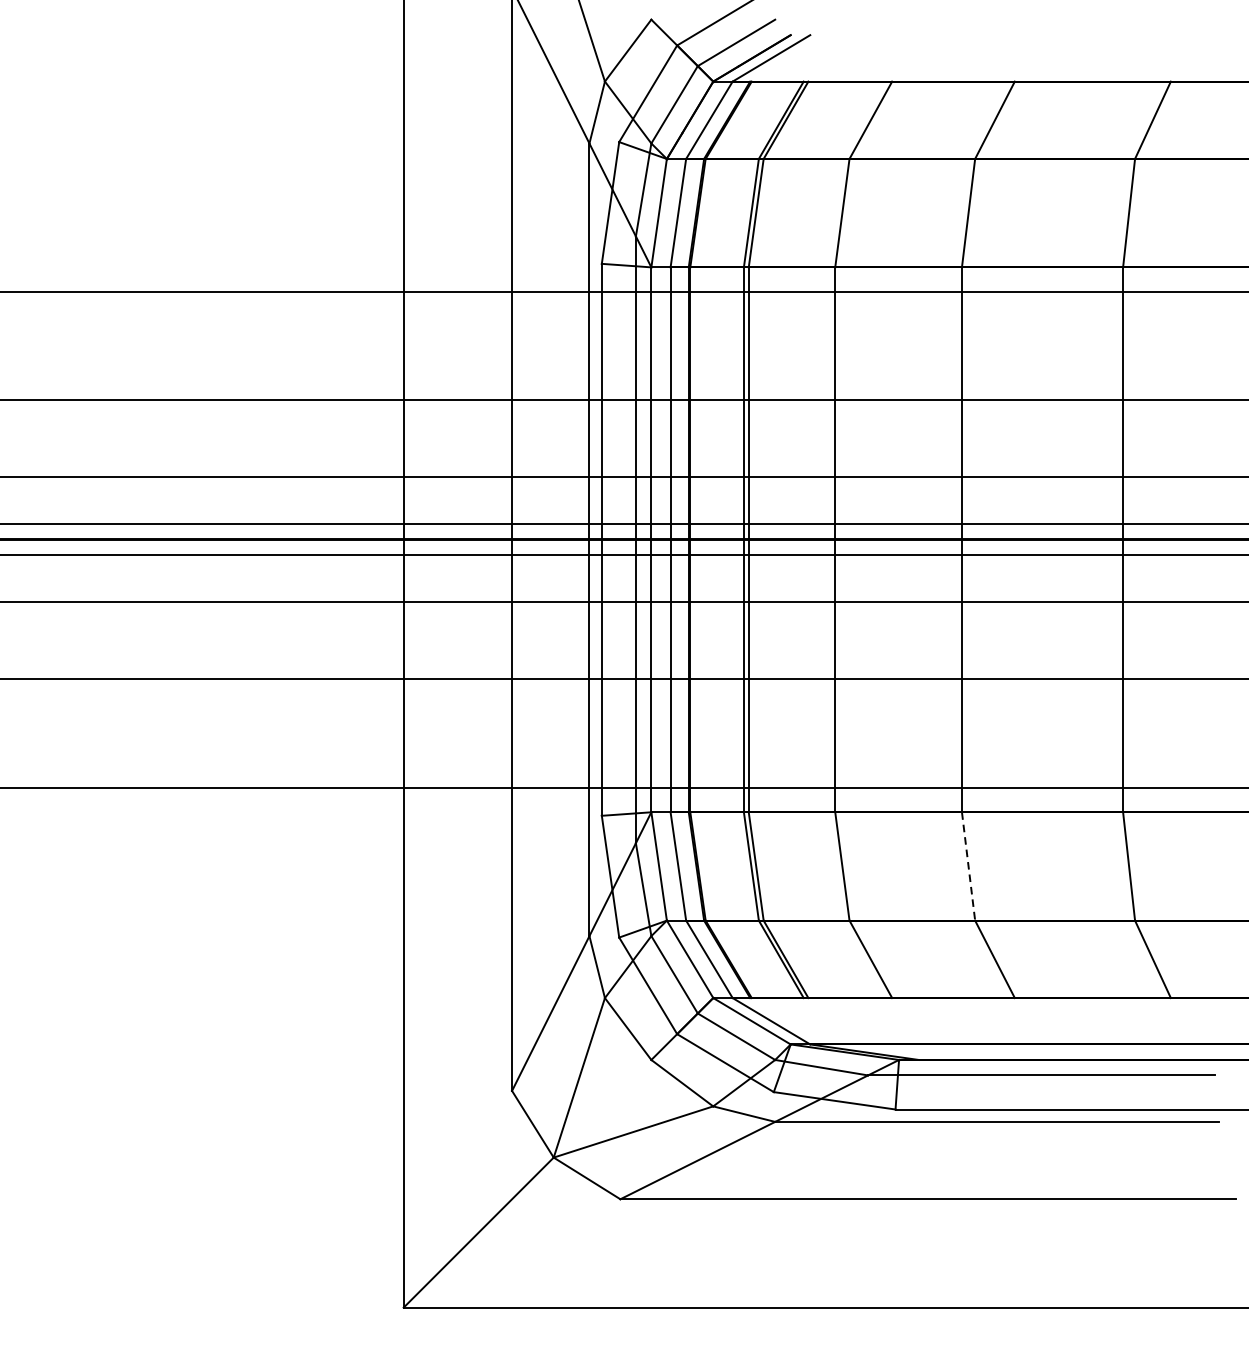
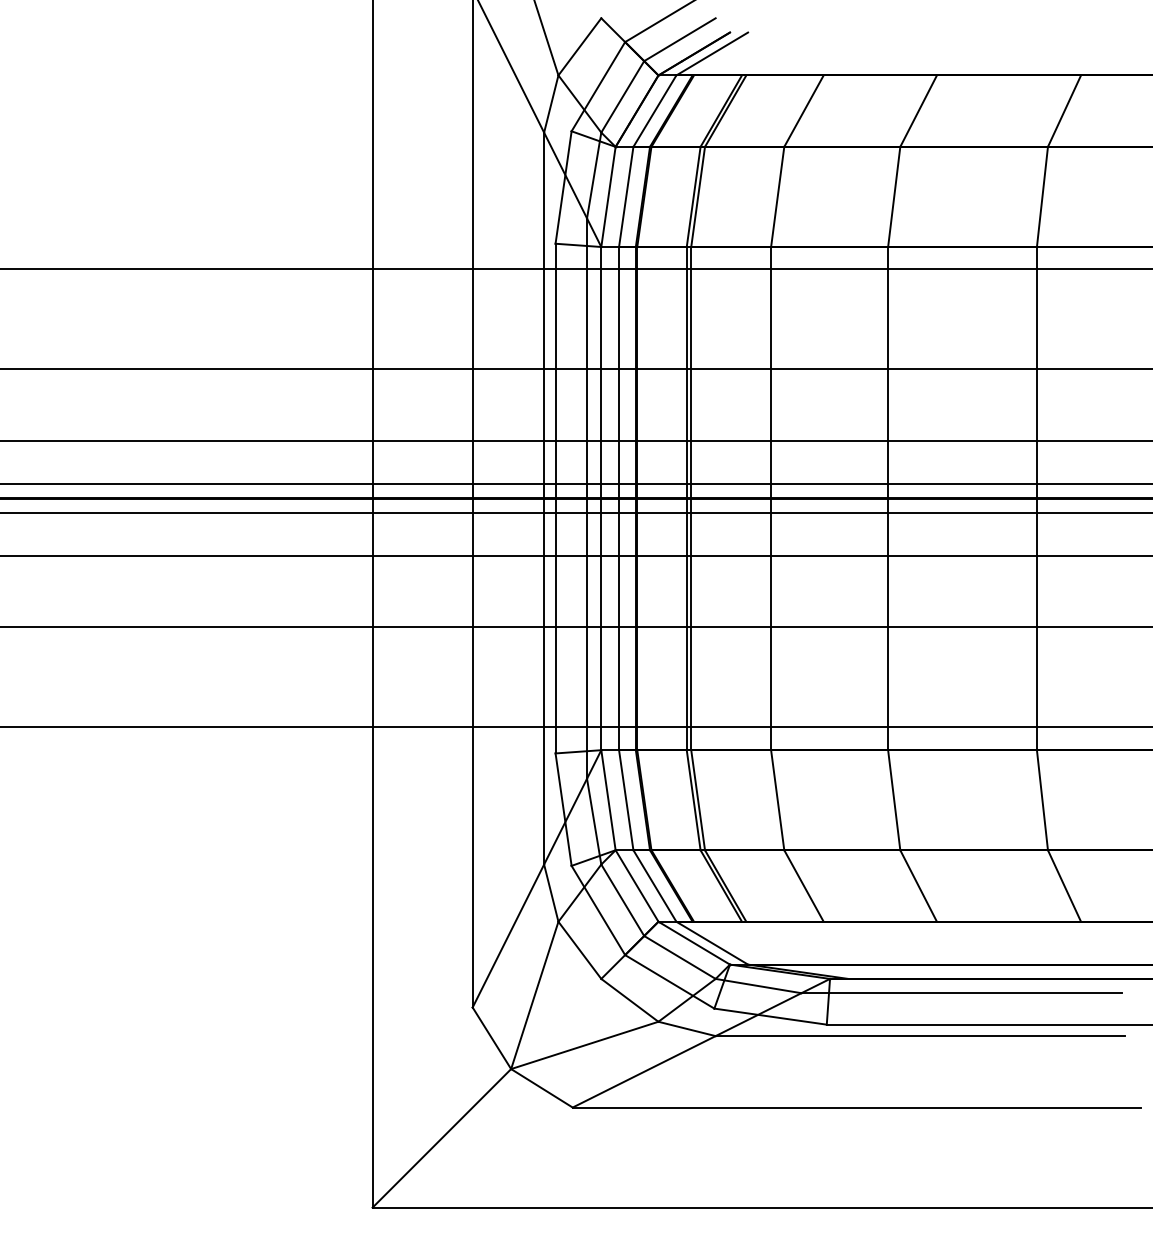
line: (968, 866) -> (894, 800), dashed -> solid

